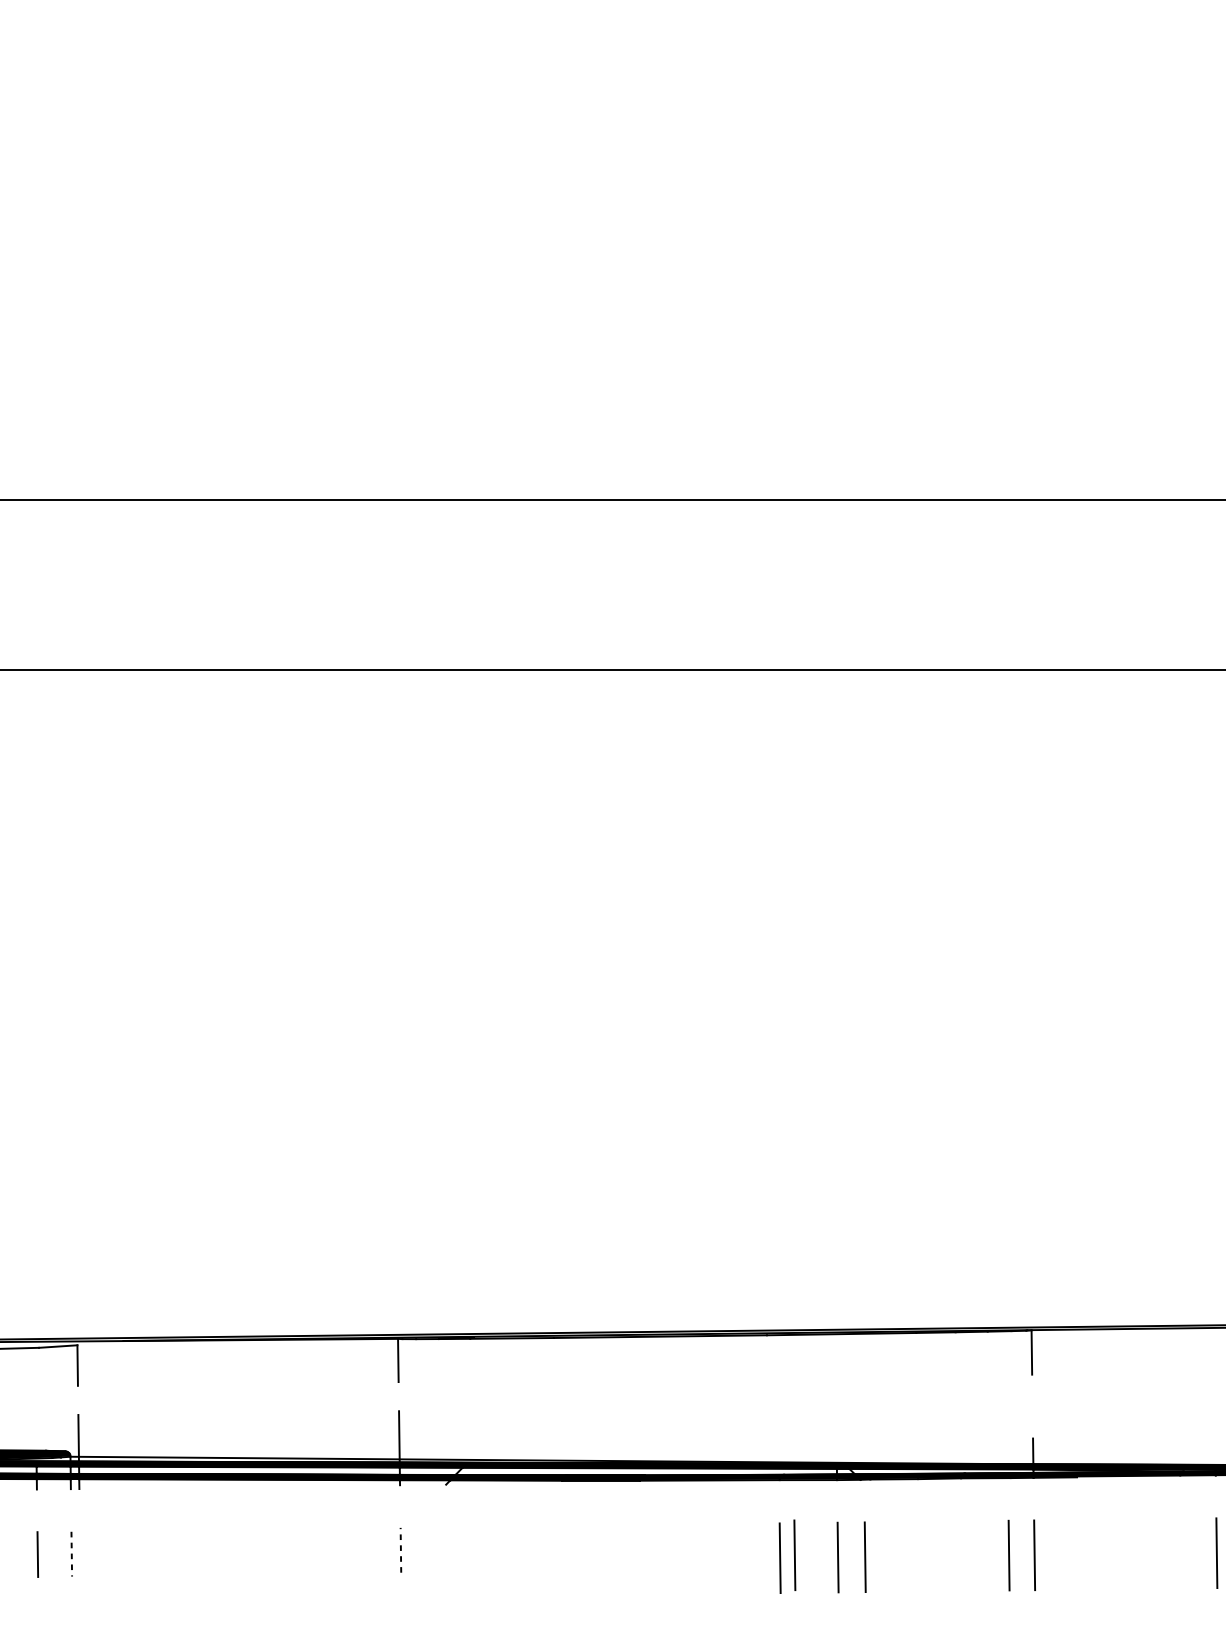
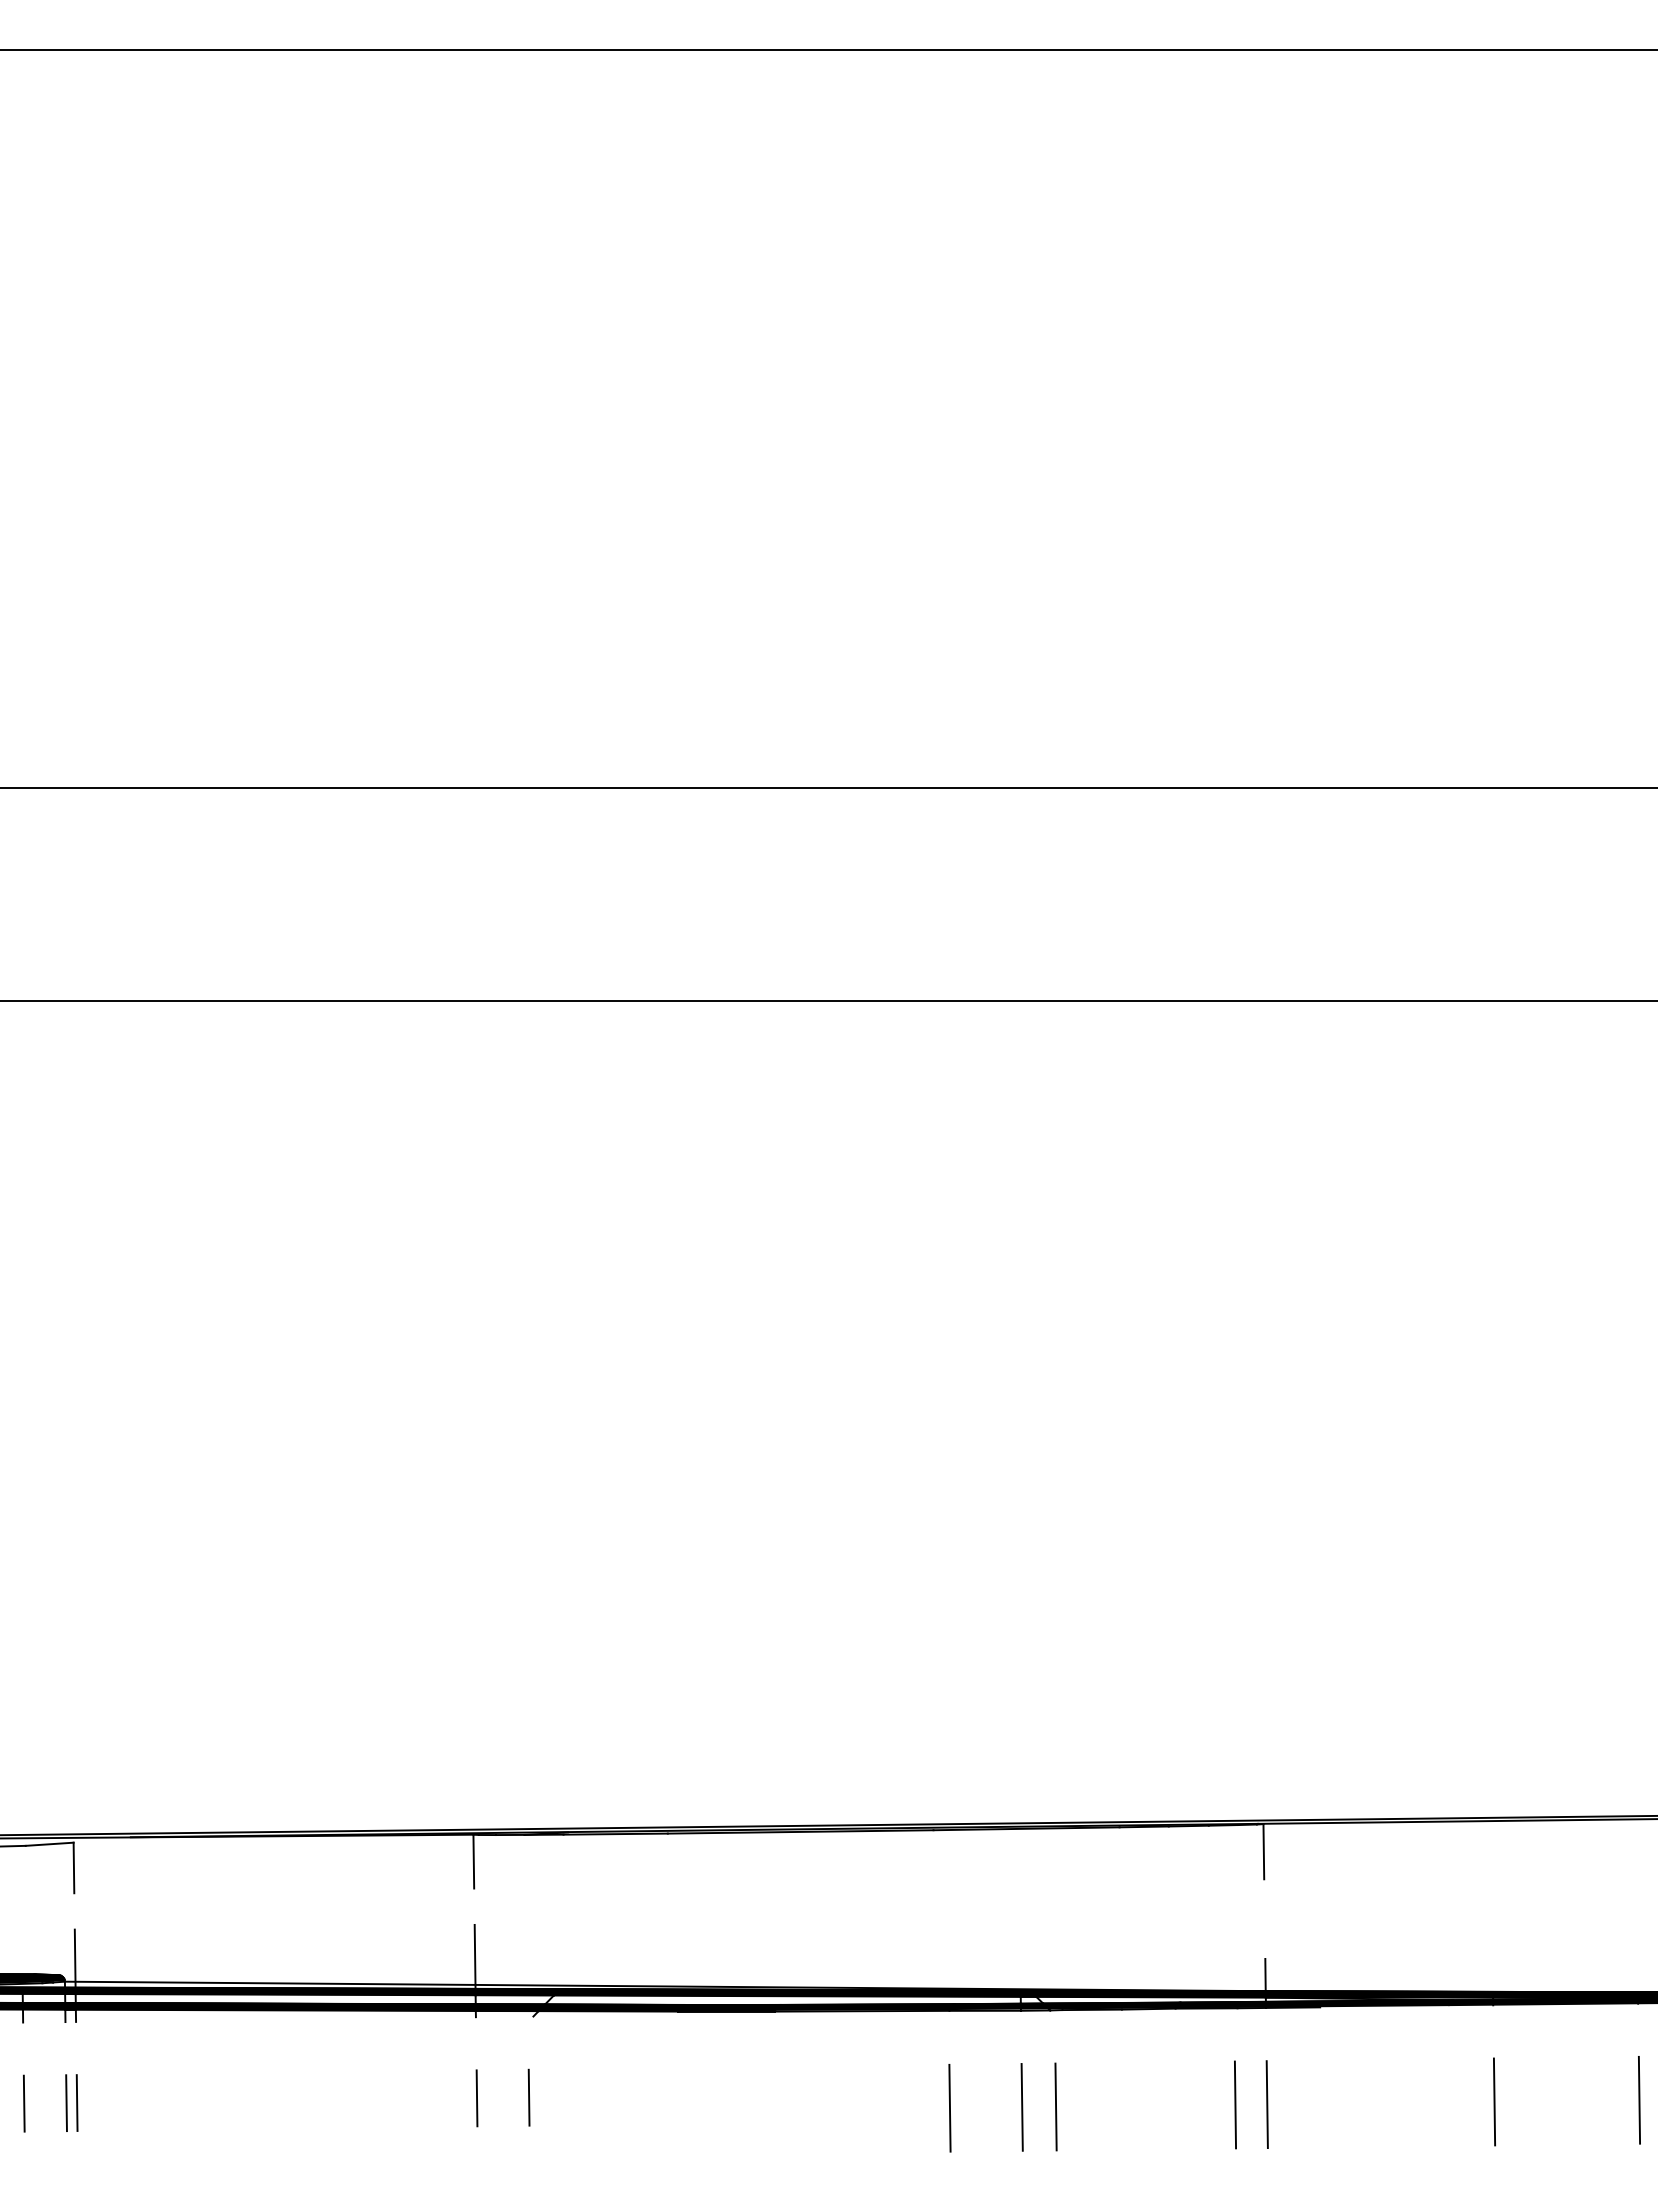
line: (442, 1549) -> (528, 2097), added
line: (401, 1550) -> (477, 2098), dashed -> solid
line: (79, 1553) -> (76, 2102), added
line: (71, 1554) -> (66, 2103), dashed -> solid
line: (794, 1555) -> (967, 2104), removed

